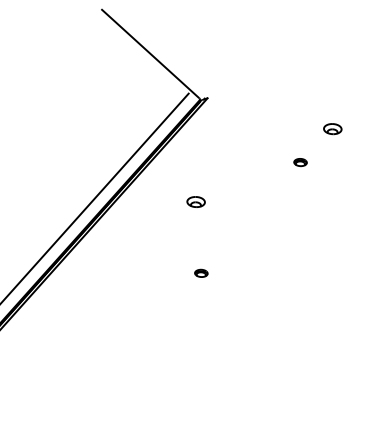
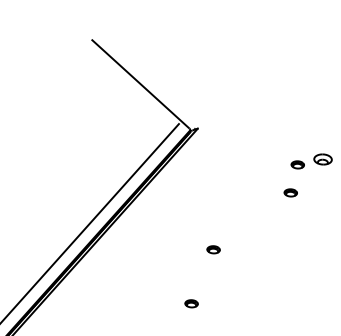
part: (307, 134) -> (297, 164), added
part: (195, 201) -> (185, 231), removed
part: (223, 218) -> (213, 248), added

